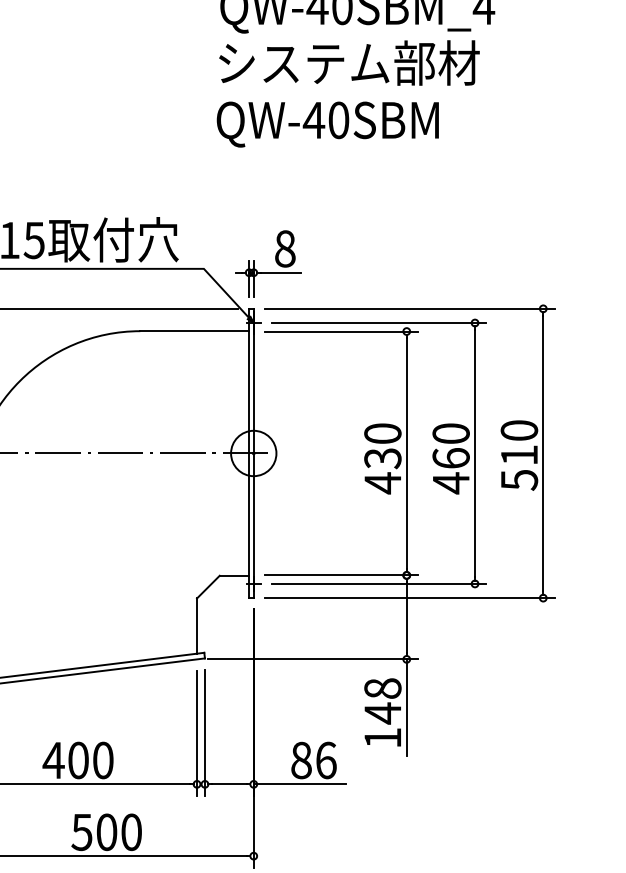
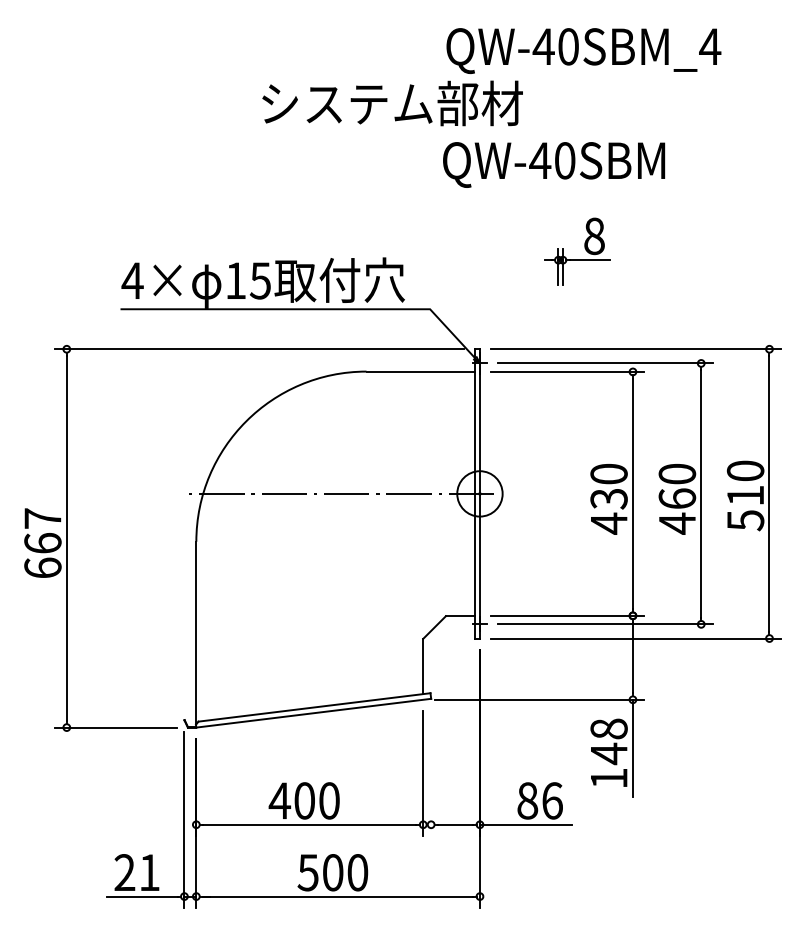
text: (349, 63) -> (392, 103), moved
part: (275, 261) -> (584, 248), moved
line: (205, 733) -> (431, 773), removed

